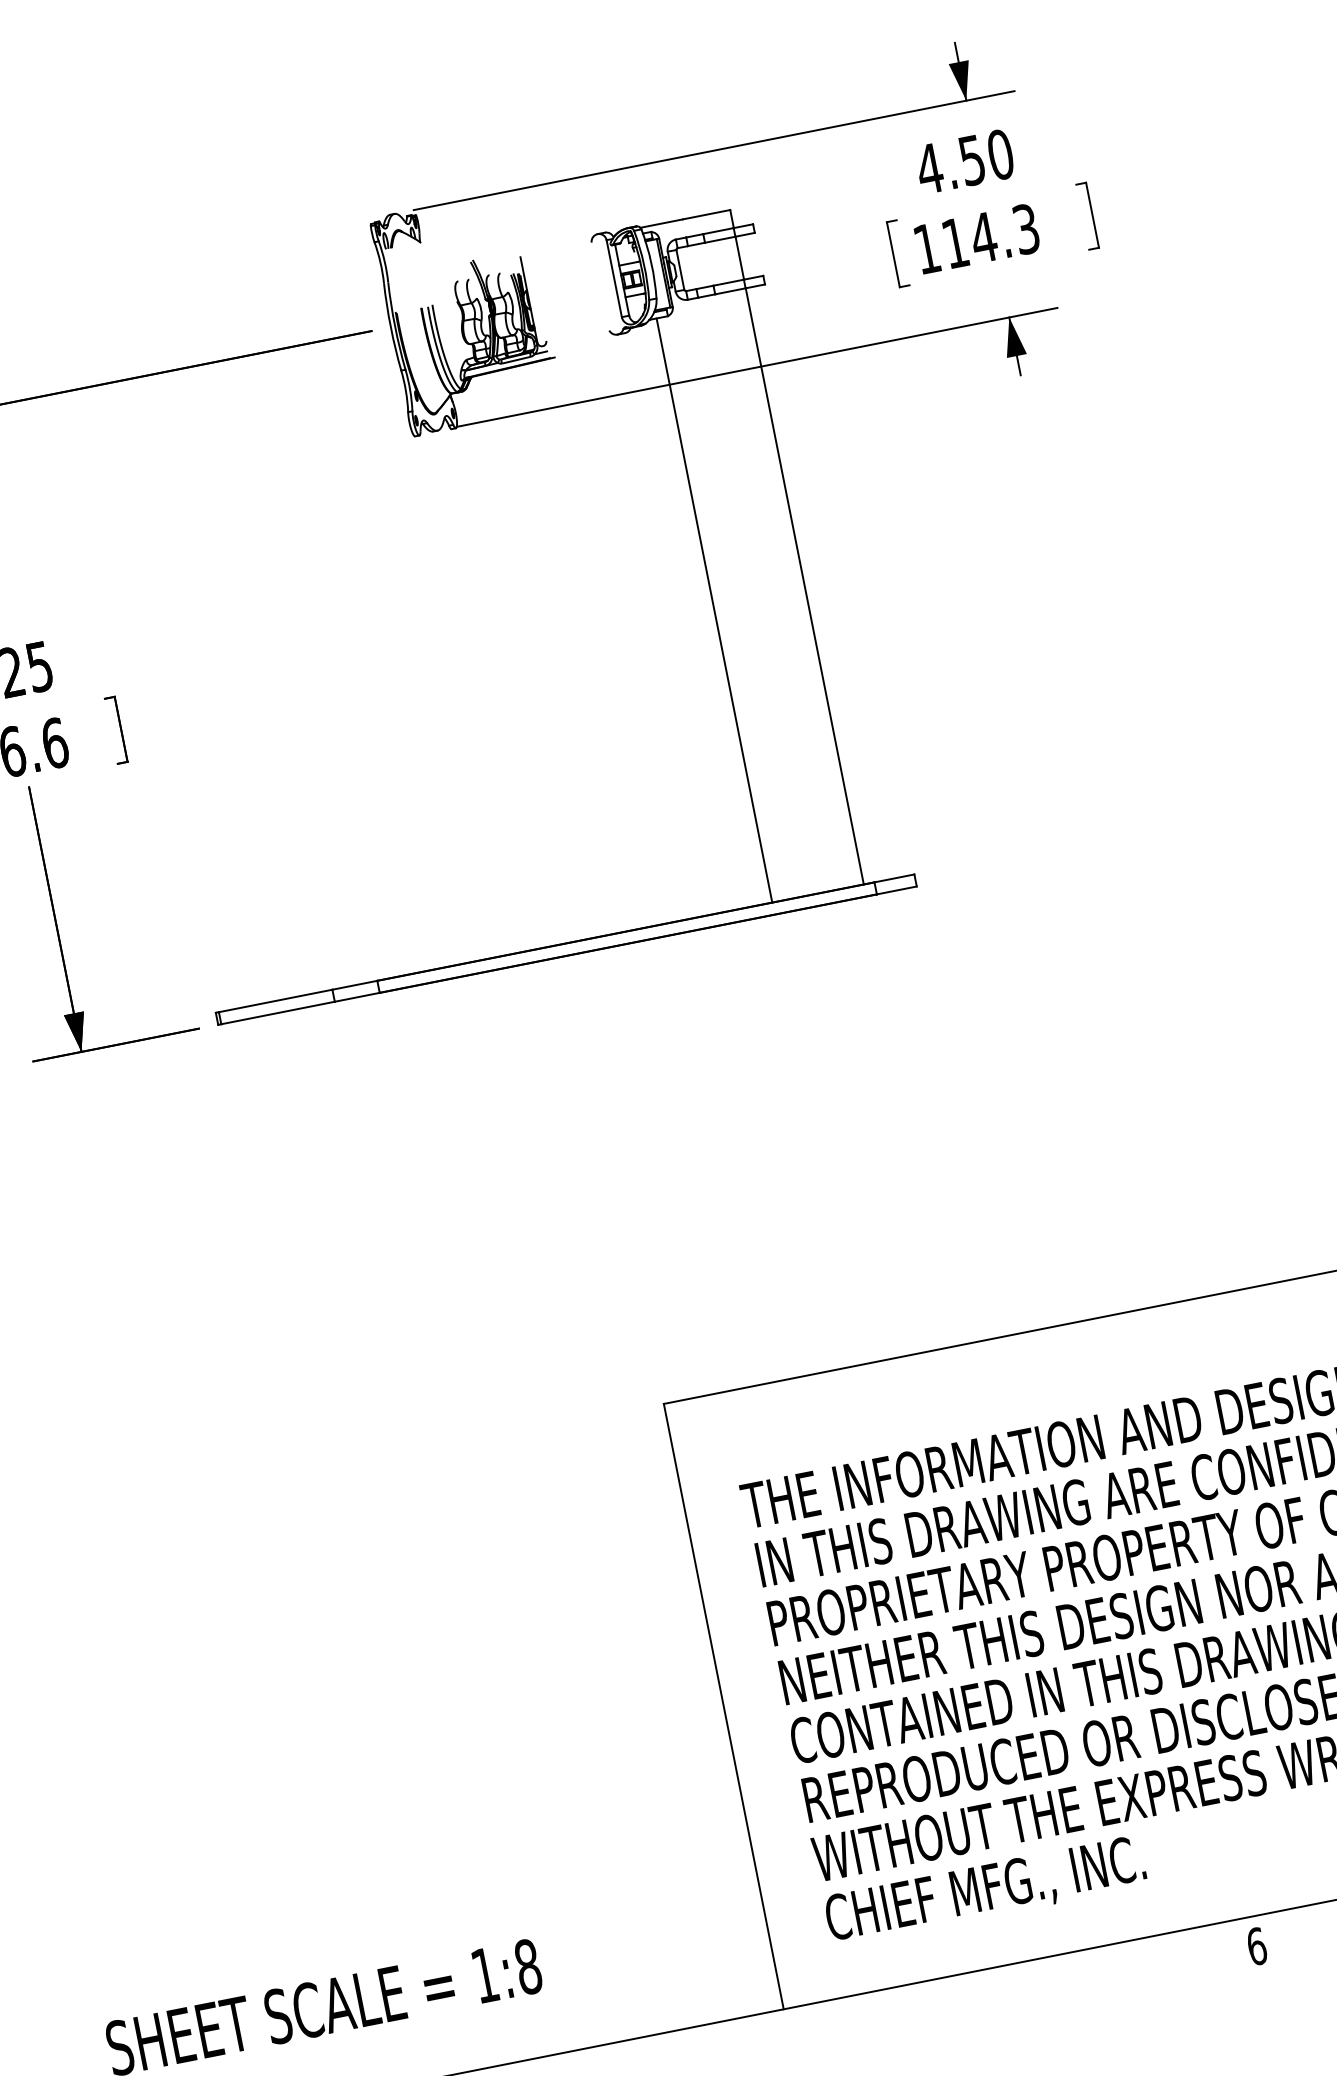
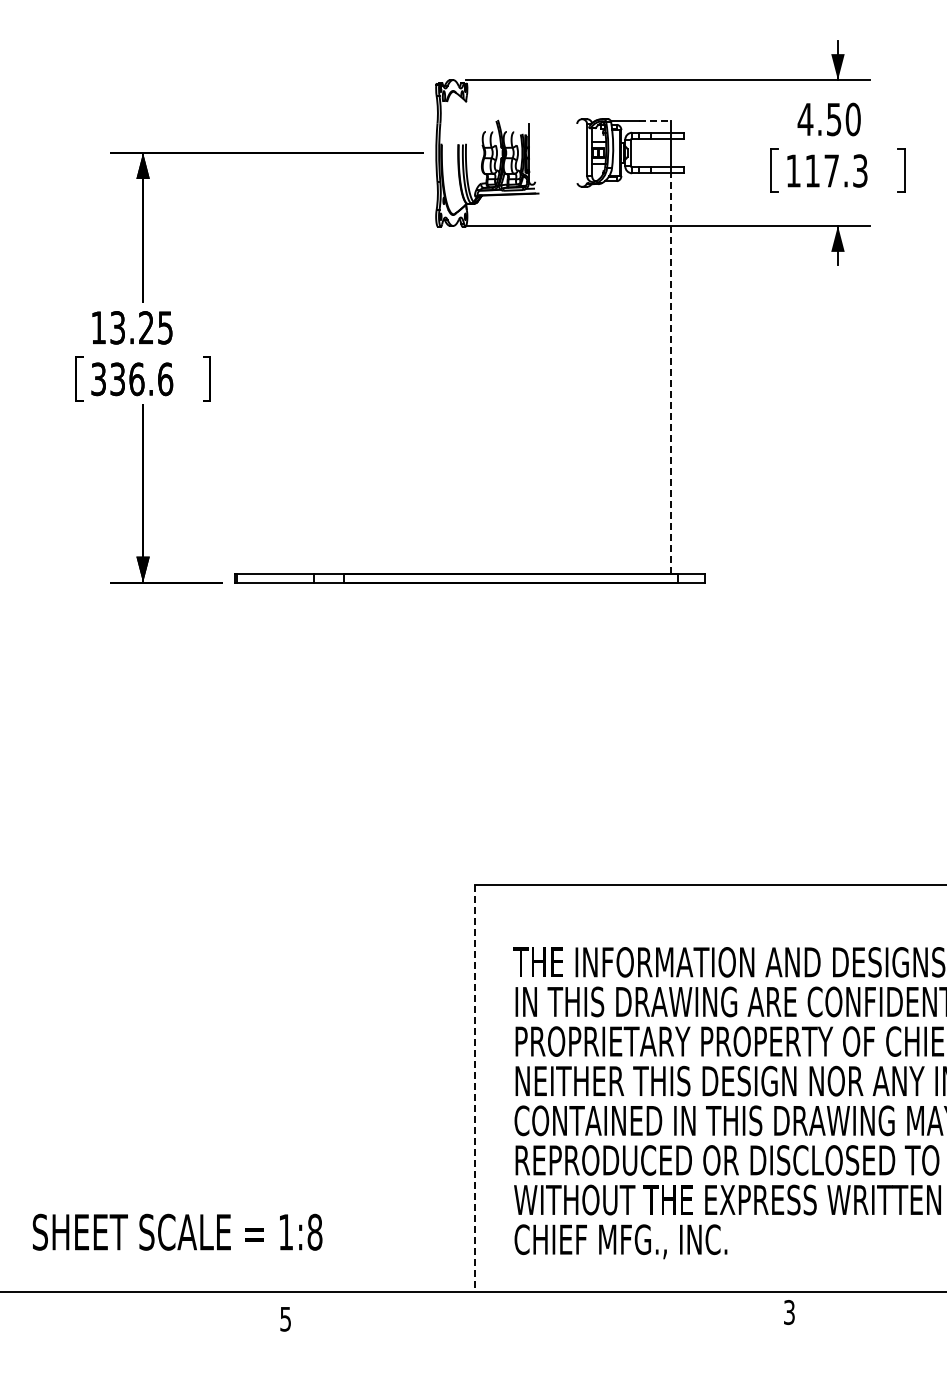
line: (707, 214) -> (655, 120), solid -> dashed
text: (983, 236) -> (831, 170), 114.3 -> 117.3
line: (805, 585) -> (671, 373), solid -> dashed
line: (714, 609) -> (609, 377), removed
line: (724, 1706) -> (475, 1088), solid -> dashed
text: (1256, 1946) -> (789, 1312), 6 -> 3

